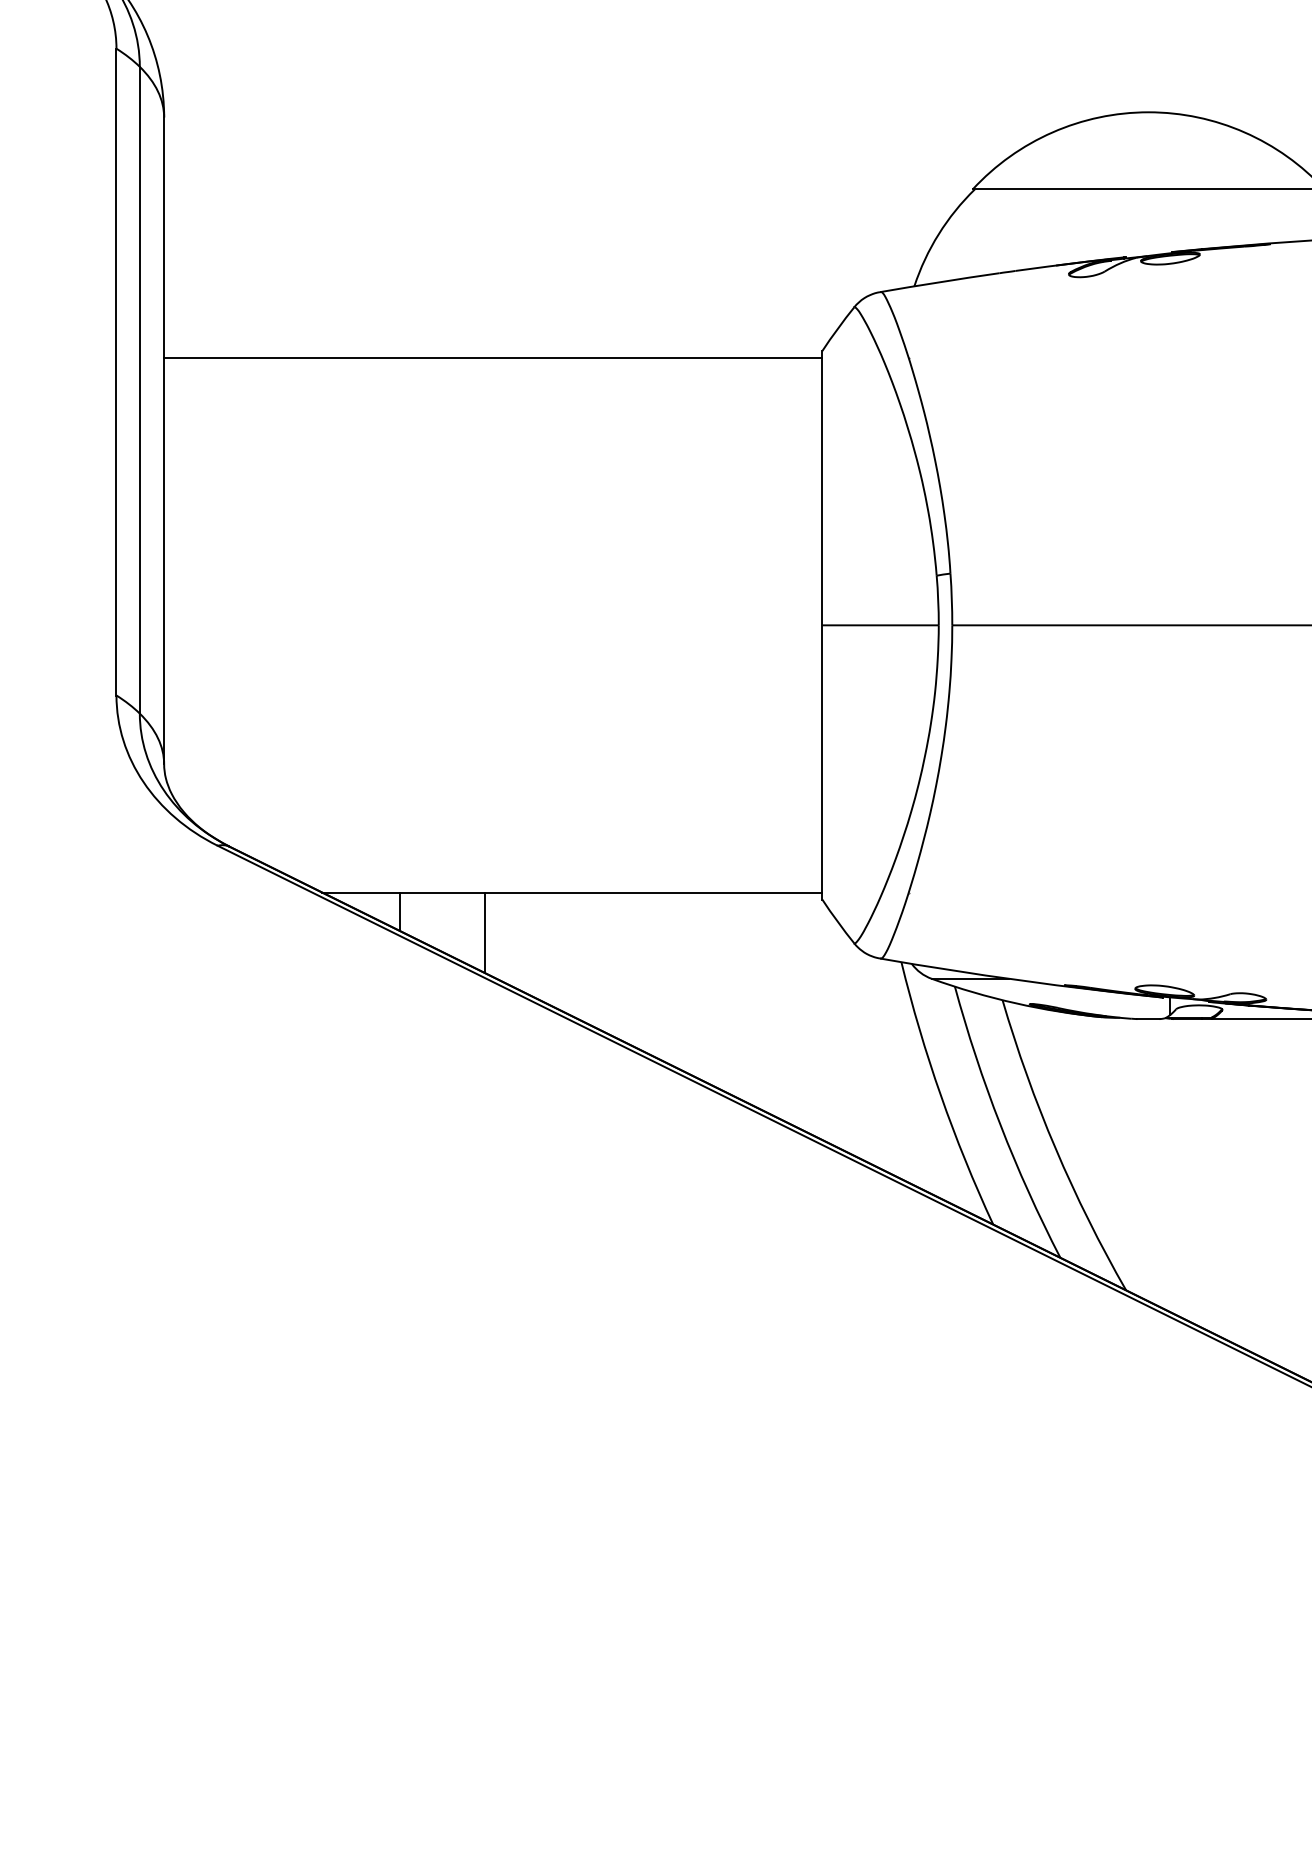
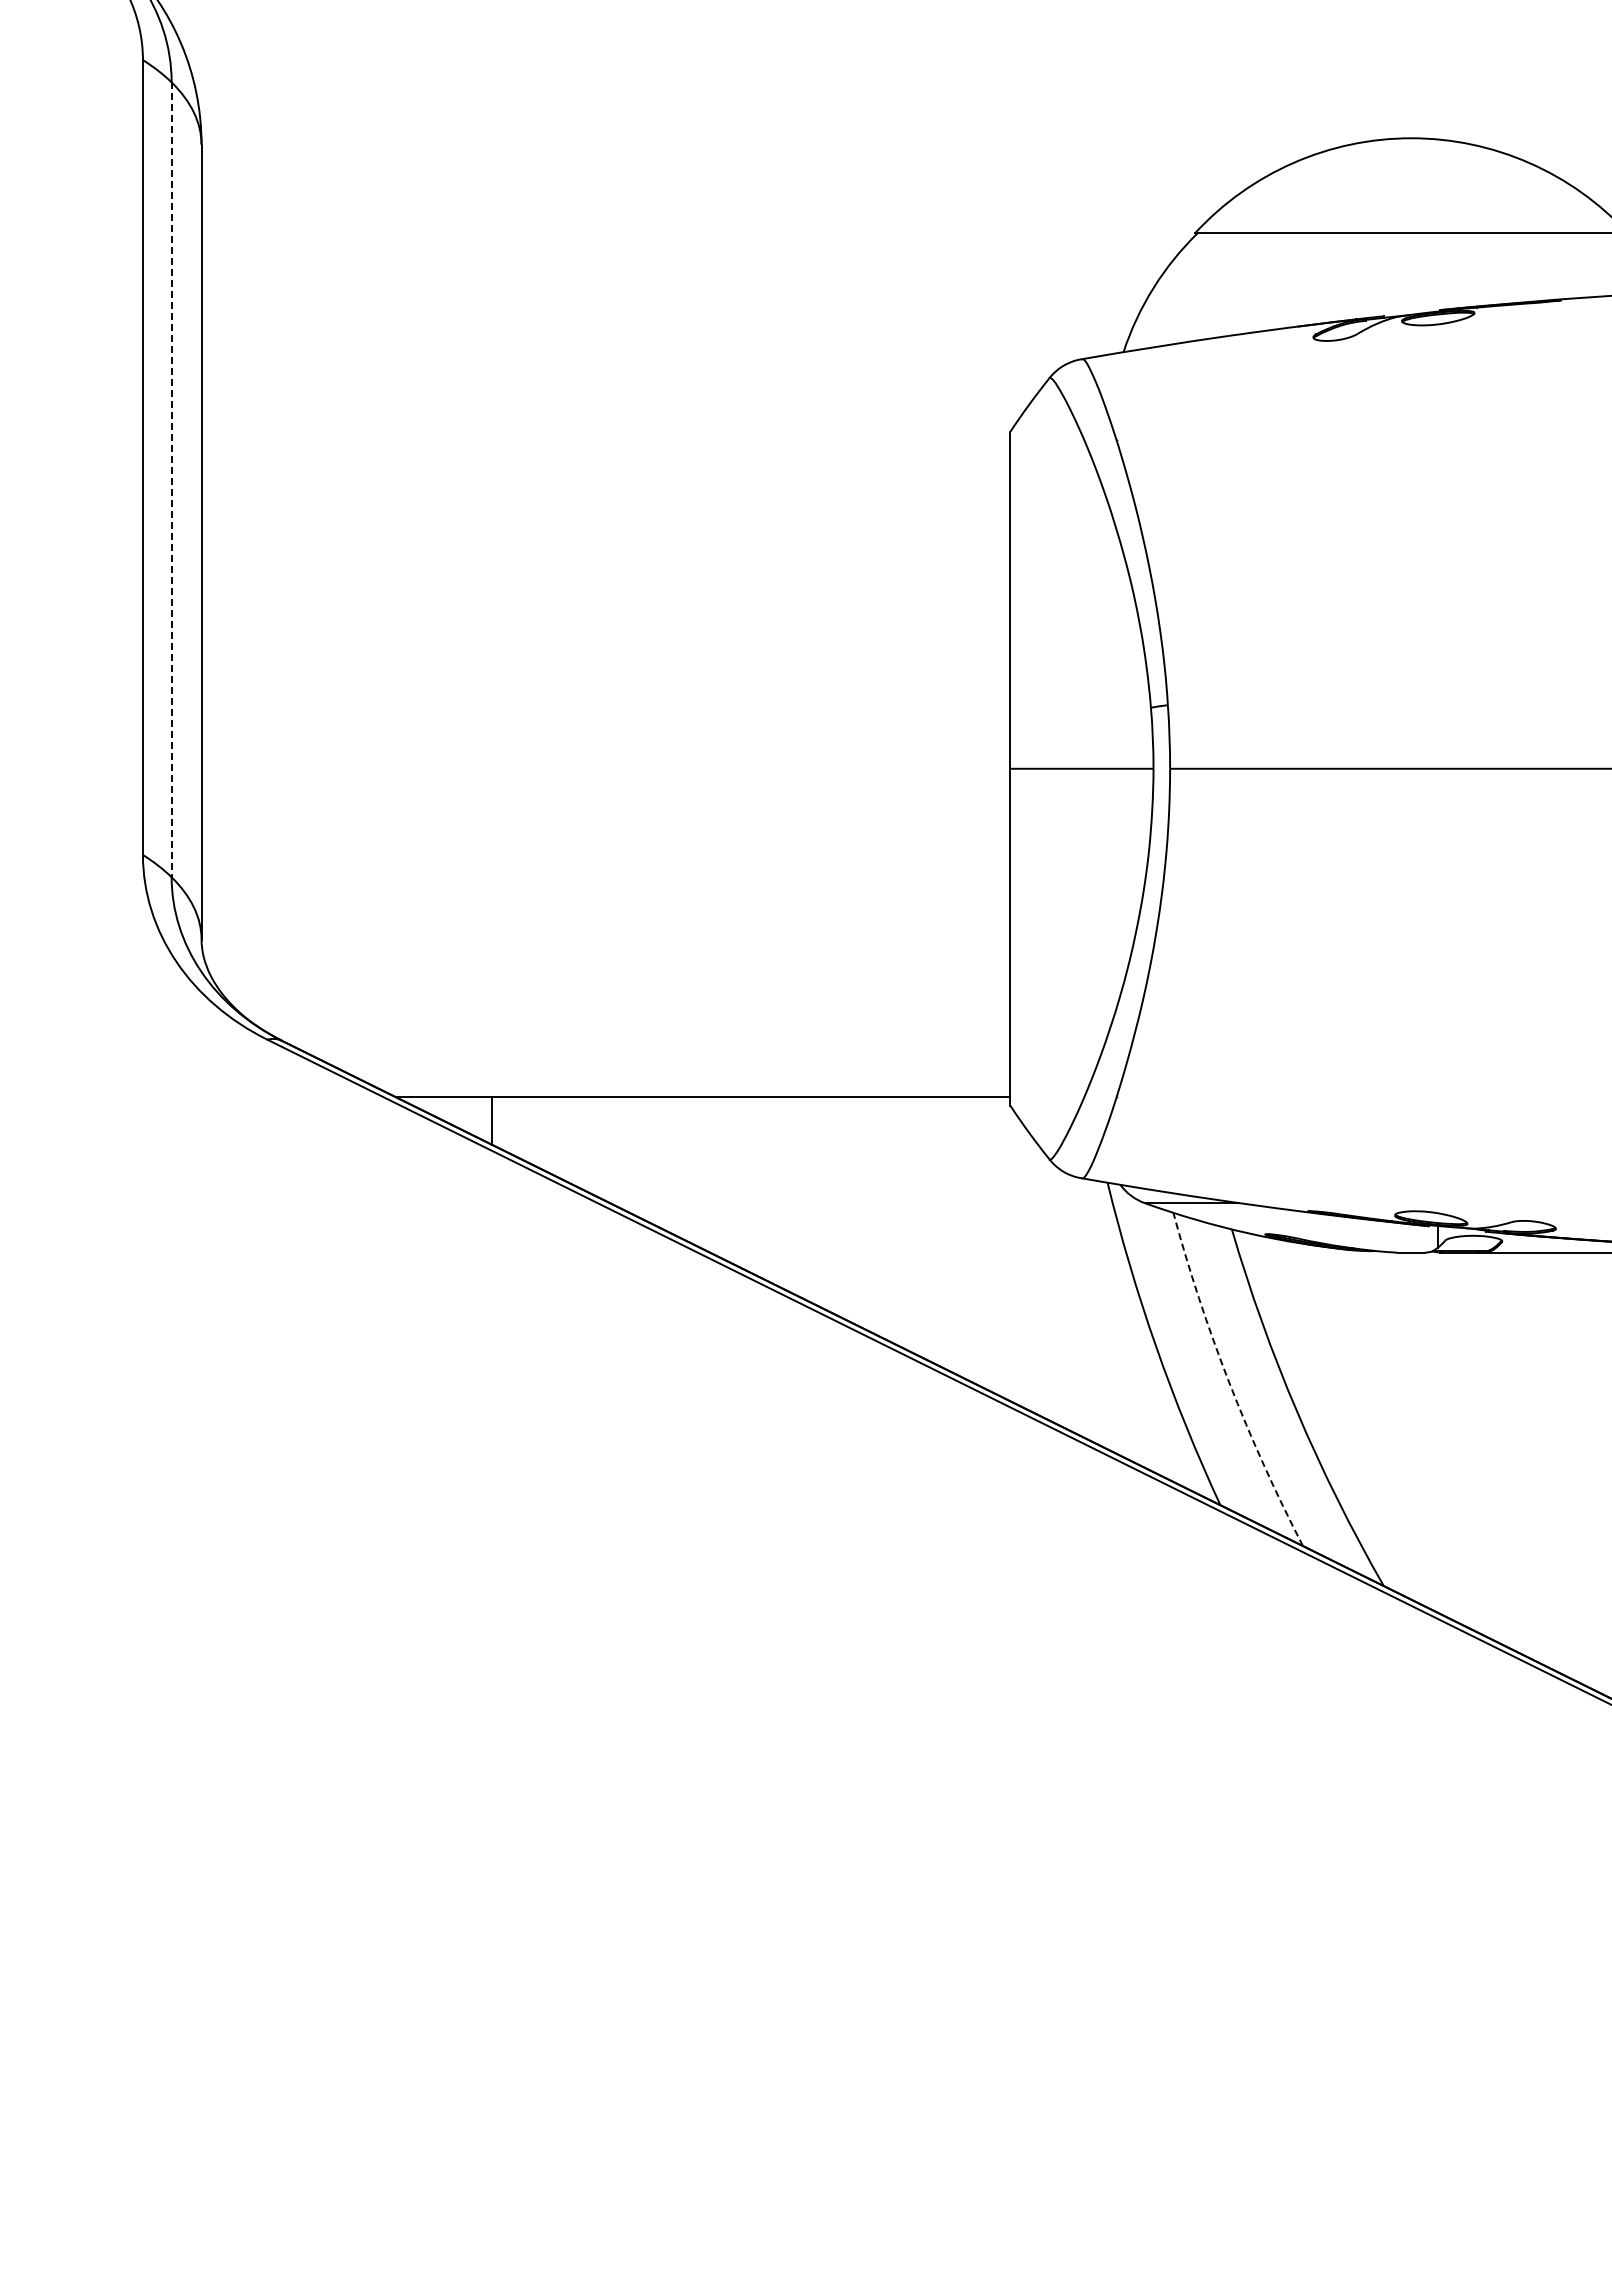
line: (492, 358) -> (605, 440), removed
line: (139, 390) -> (171, 480), solid -> dashed
line: (484, 932) -> (595, 1146), removed
arc: (1000, 1124) -> (1229, 1382), solid -> dashed

